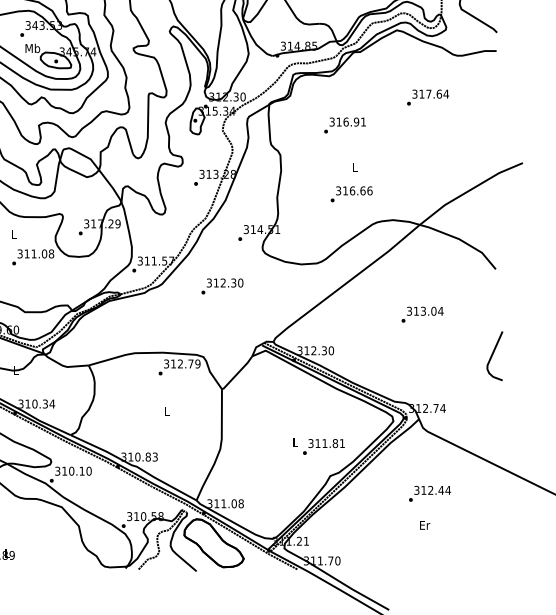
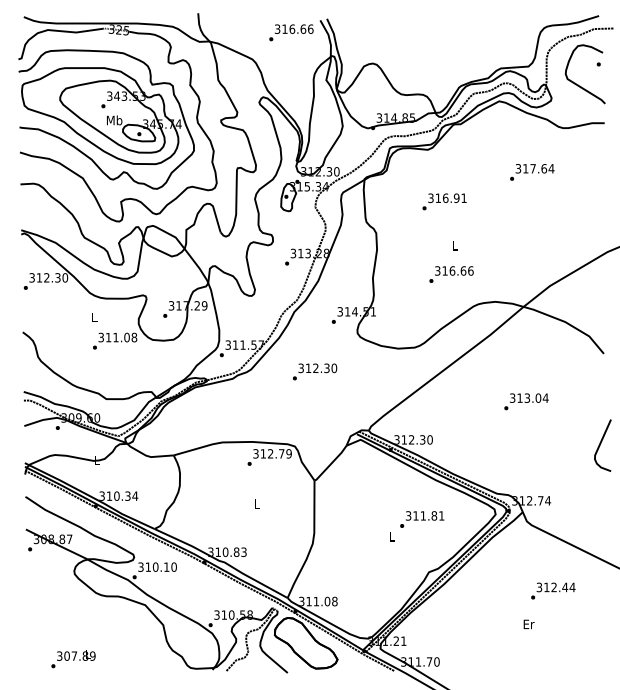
text: (324, 446) -> (422, 519), moved
text: (430, 493) -> (553, 590), moved

